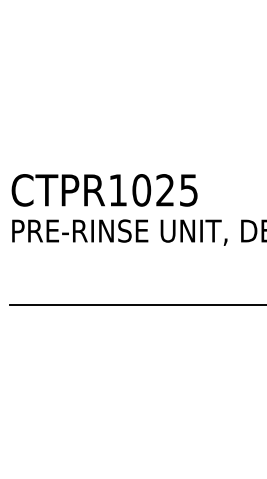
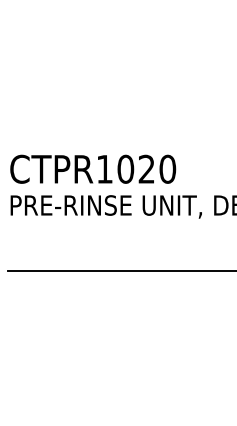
text: (188, 189) -> (167, 168), CTPR1025 -> CTPR1020

